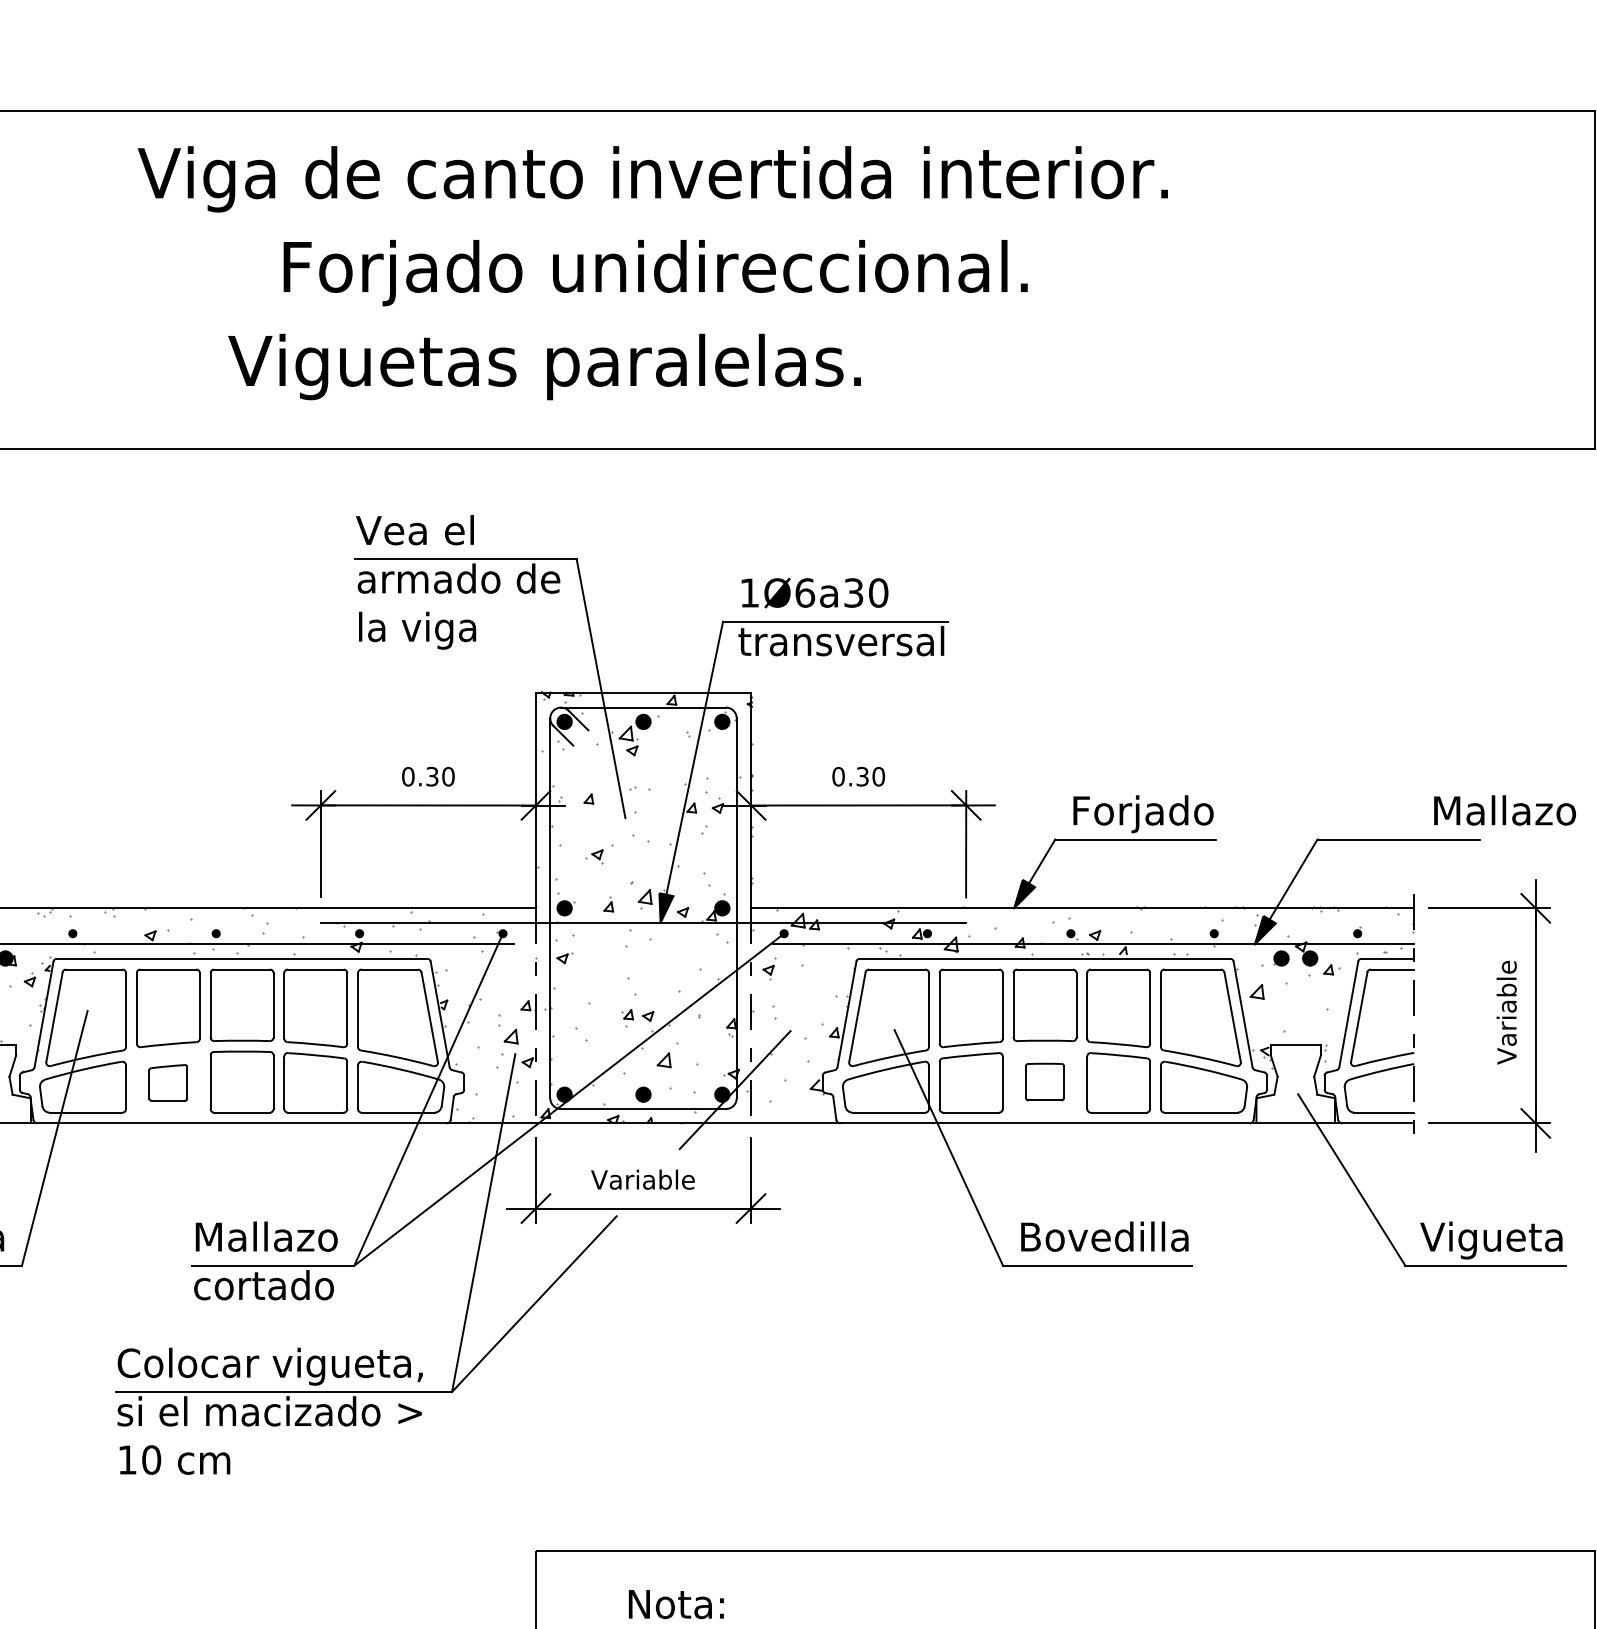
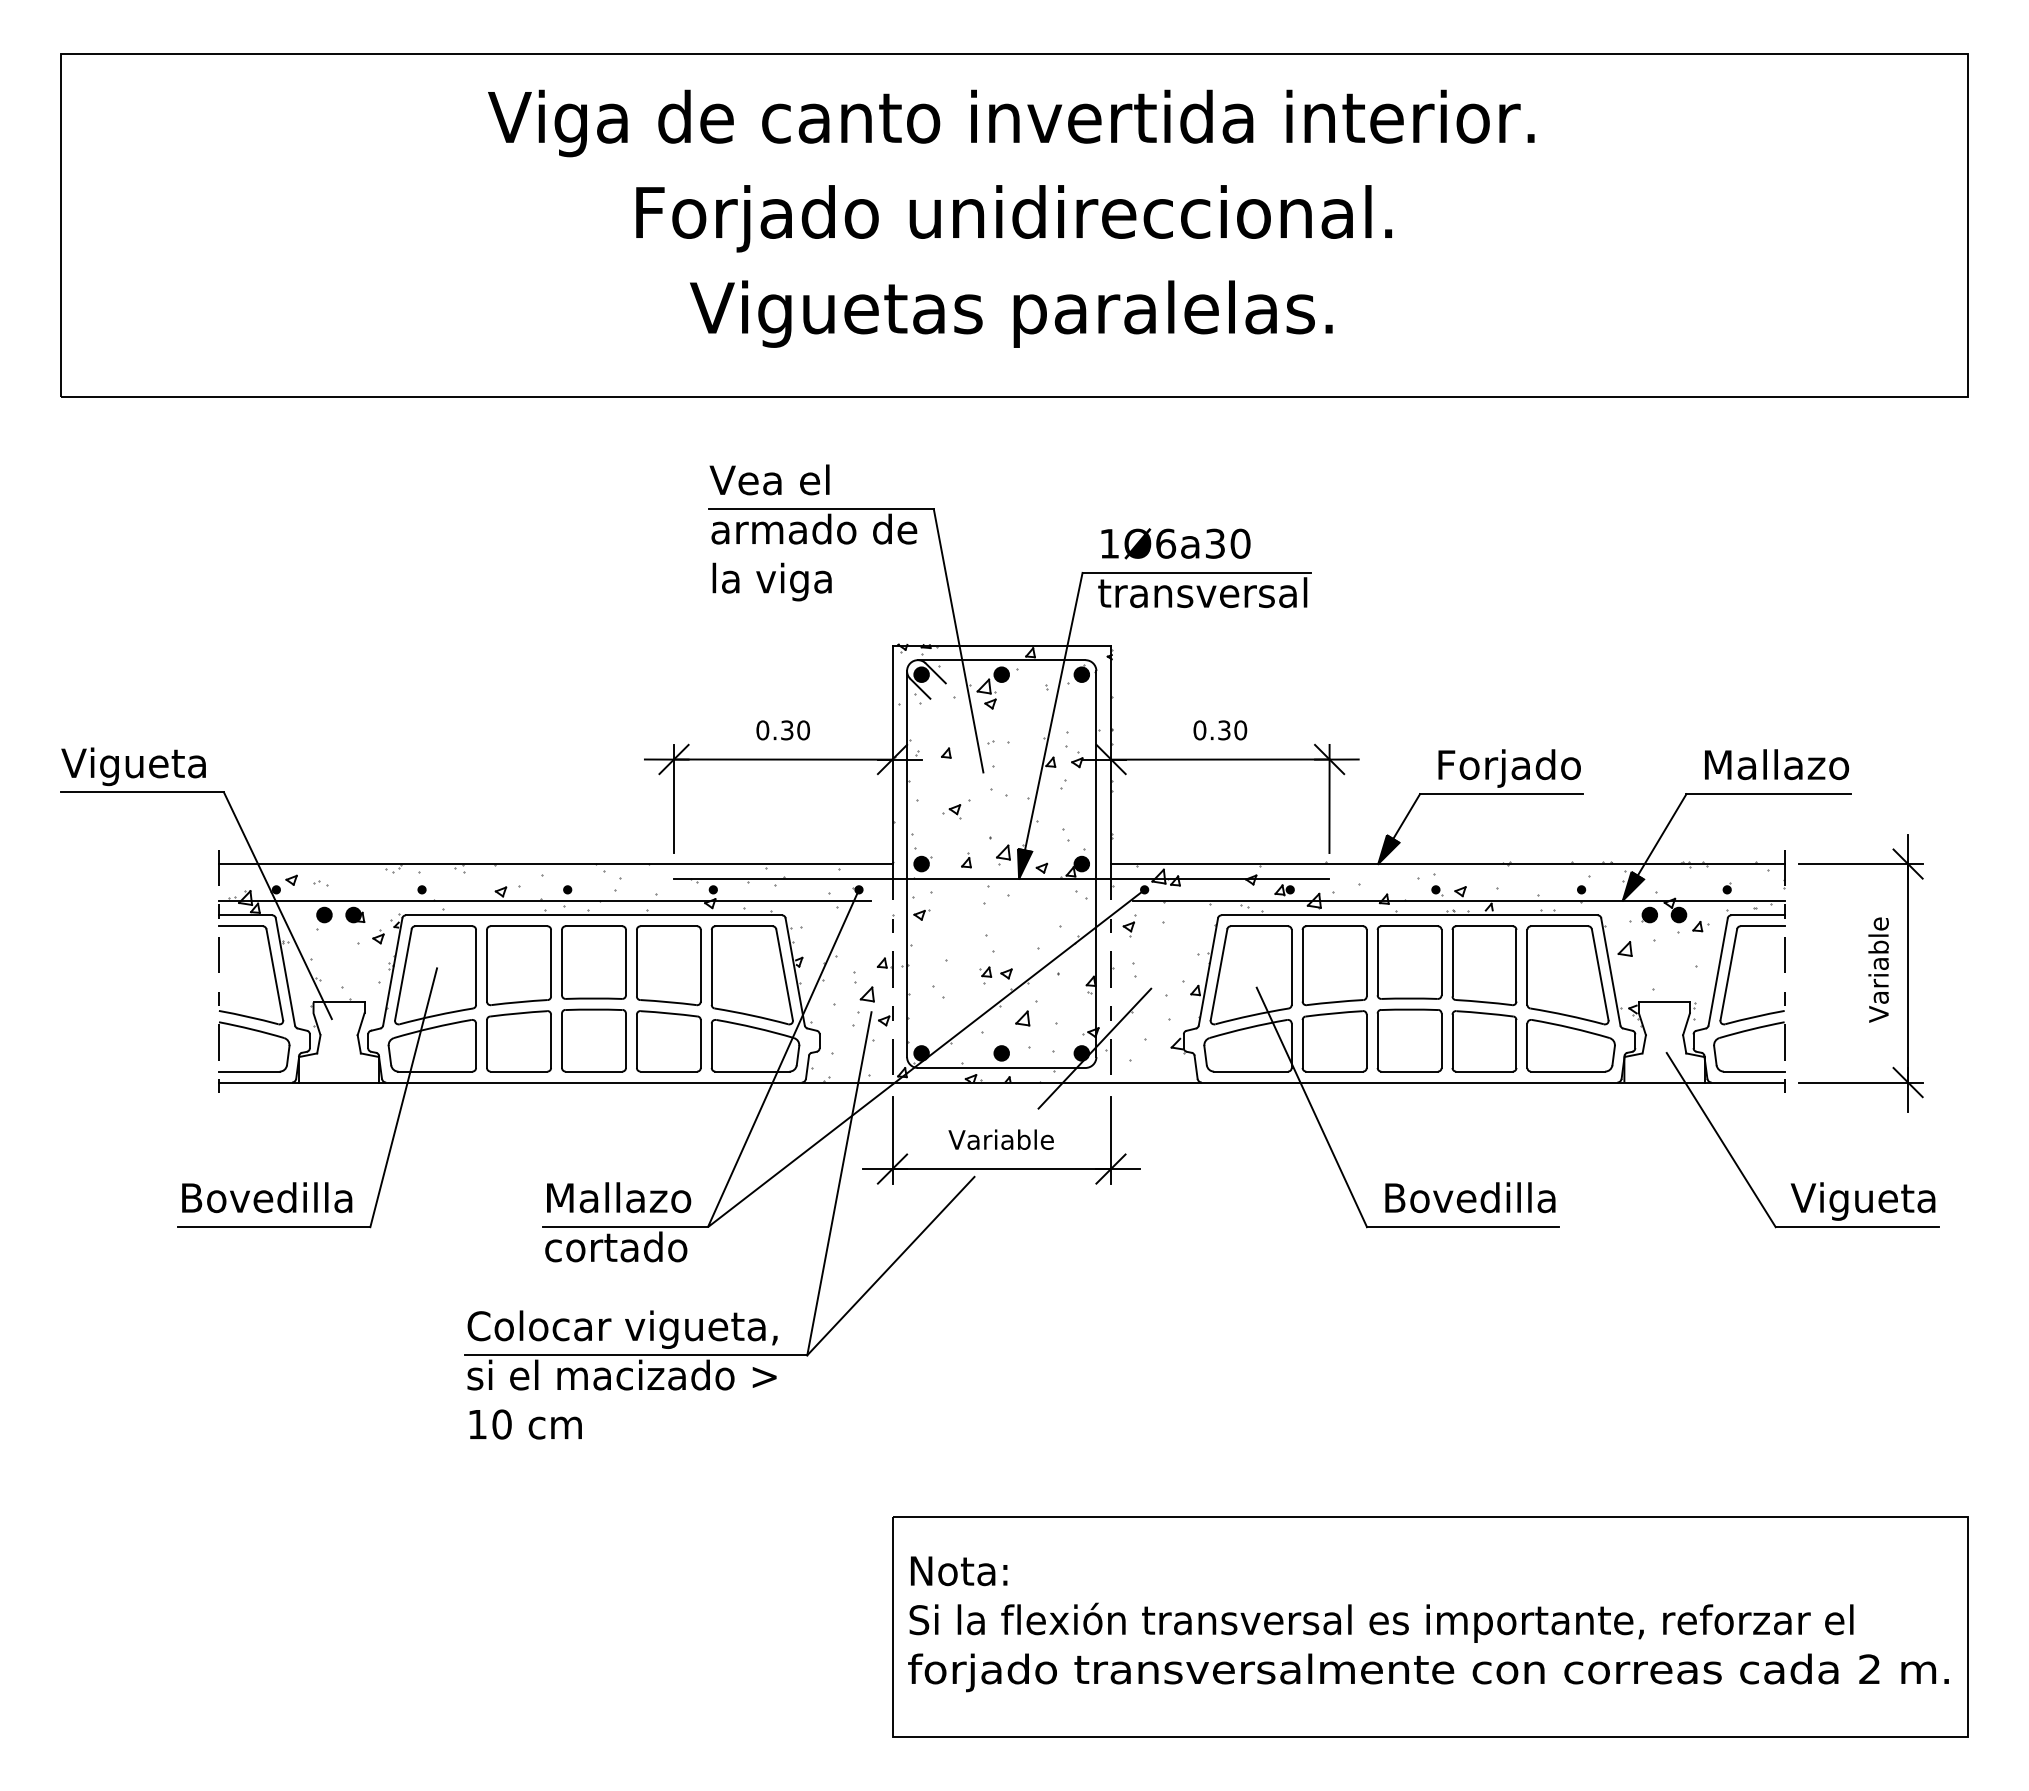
text: (544, 366) -> (1011, 313), moved
text: (1505, 810) -> (1777, 764), moved
part: (167, 1082) -> (518, 1041), size x1.67
part: (1044, 1082) -> (1409, 1040), size x1.67
text: (676, 1604) -> (959, 1571), moved

